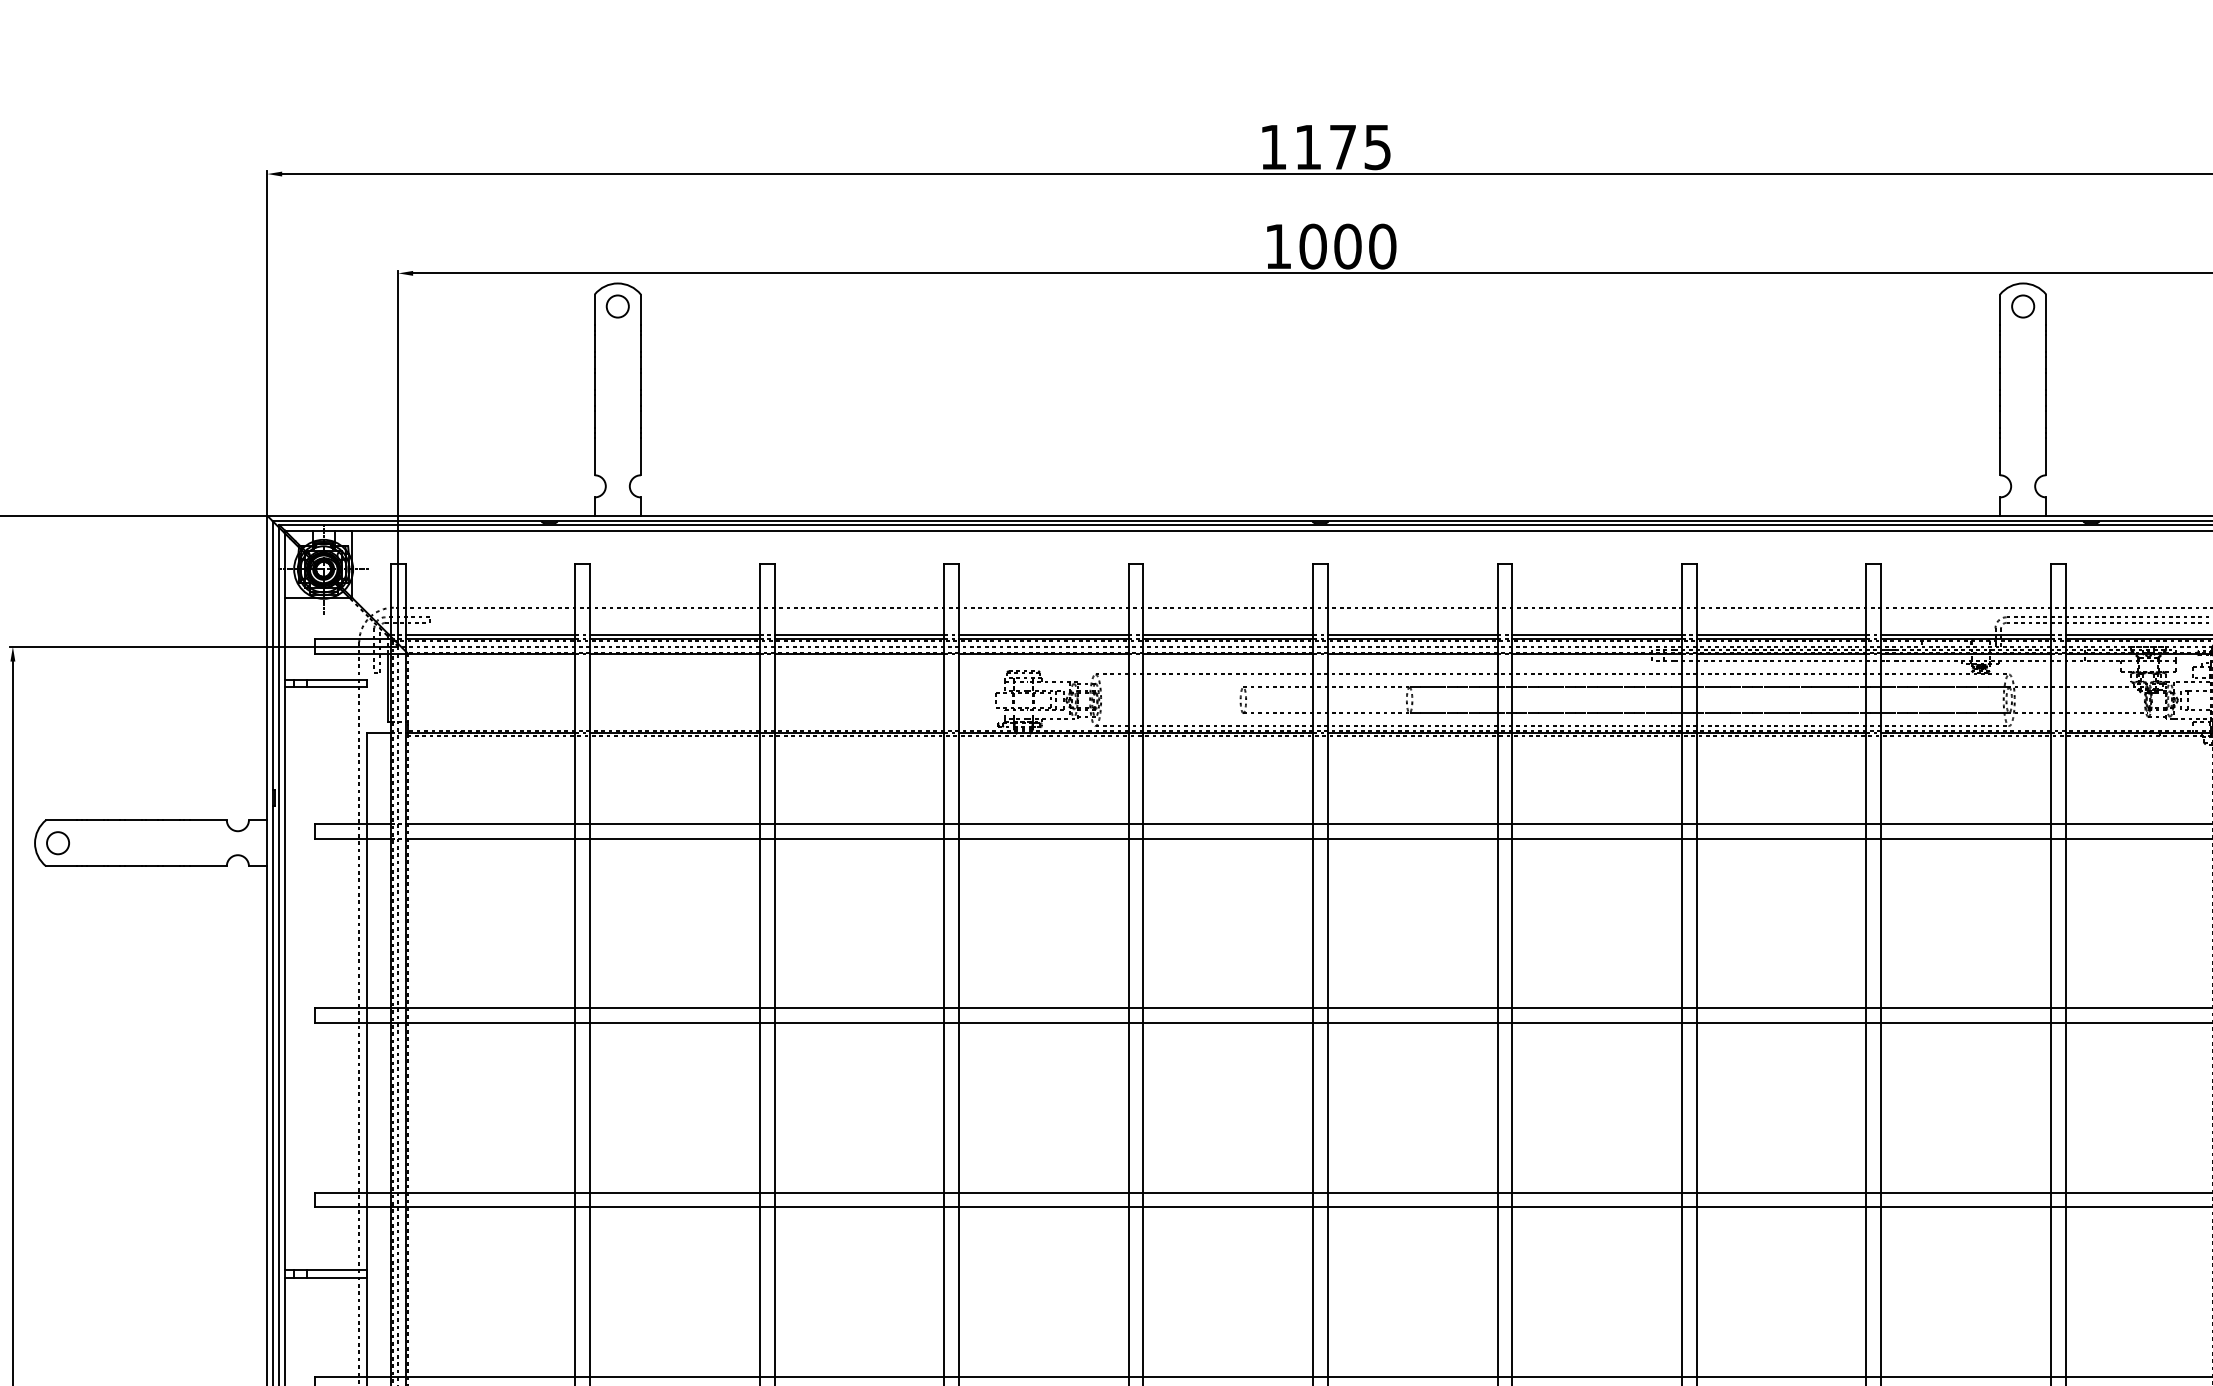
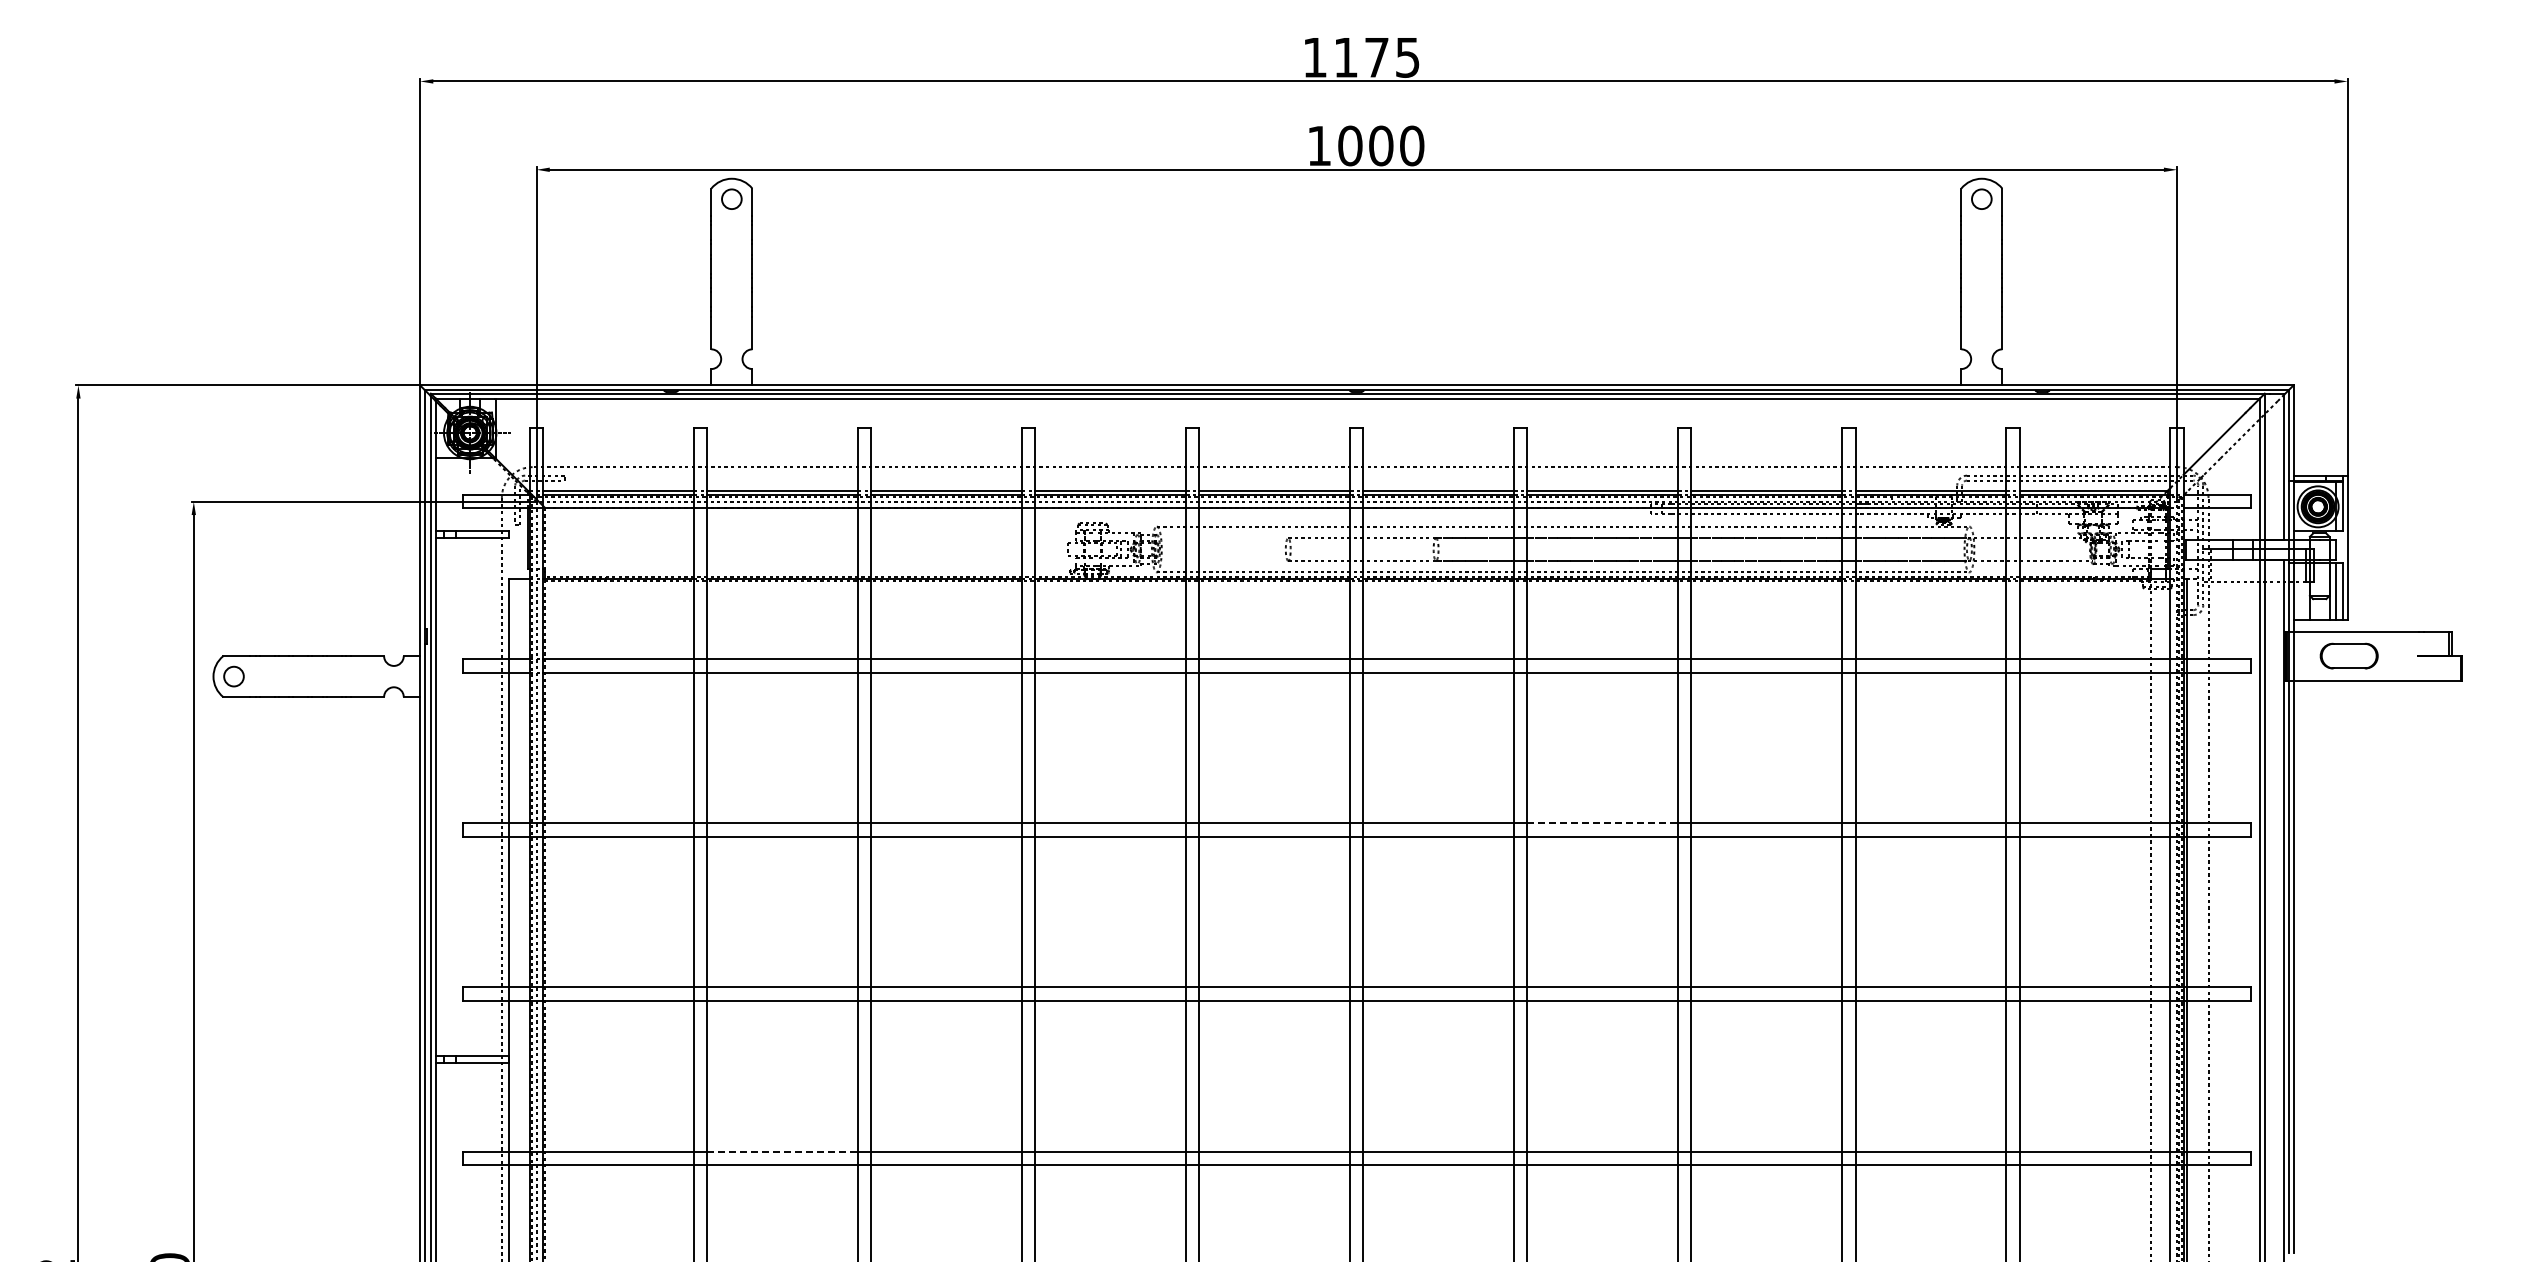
line: (1597, 1008) -> (1603, 823), solid -> dashed
line: (675, 1377) -> (783, 1151), solid -> dashed

